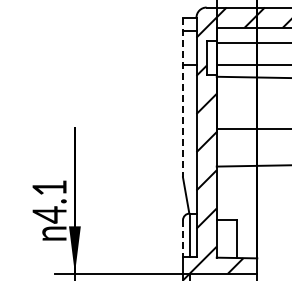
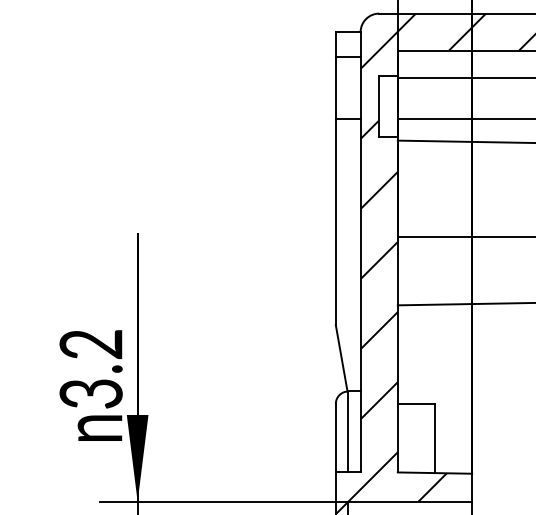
line: (182, 97) -> (334, 178), dashed -> solid
text: (49, 201) -> (90, 369), 4.1 -> 3.2
line: (182, 238) -> (334, 437), dashed -> solid

